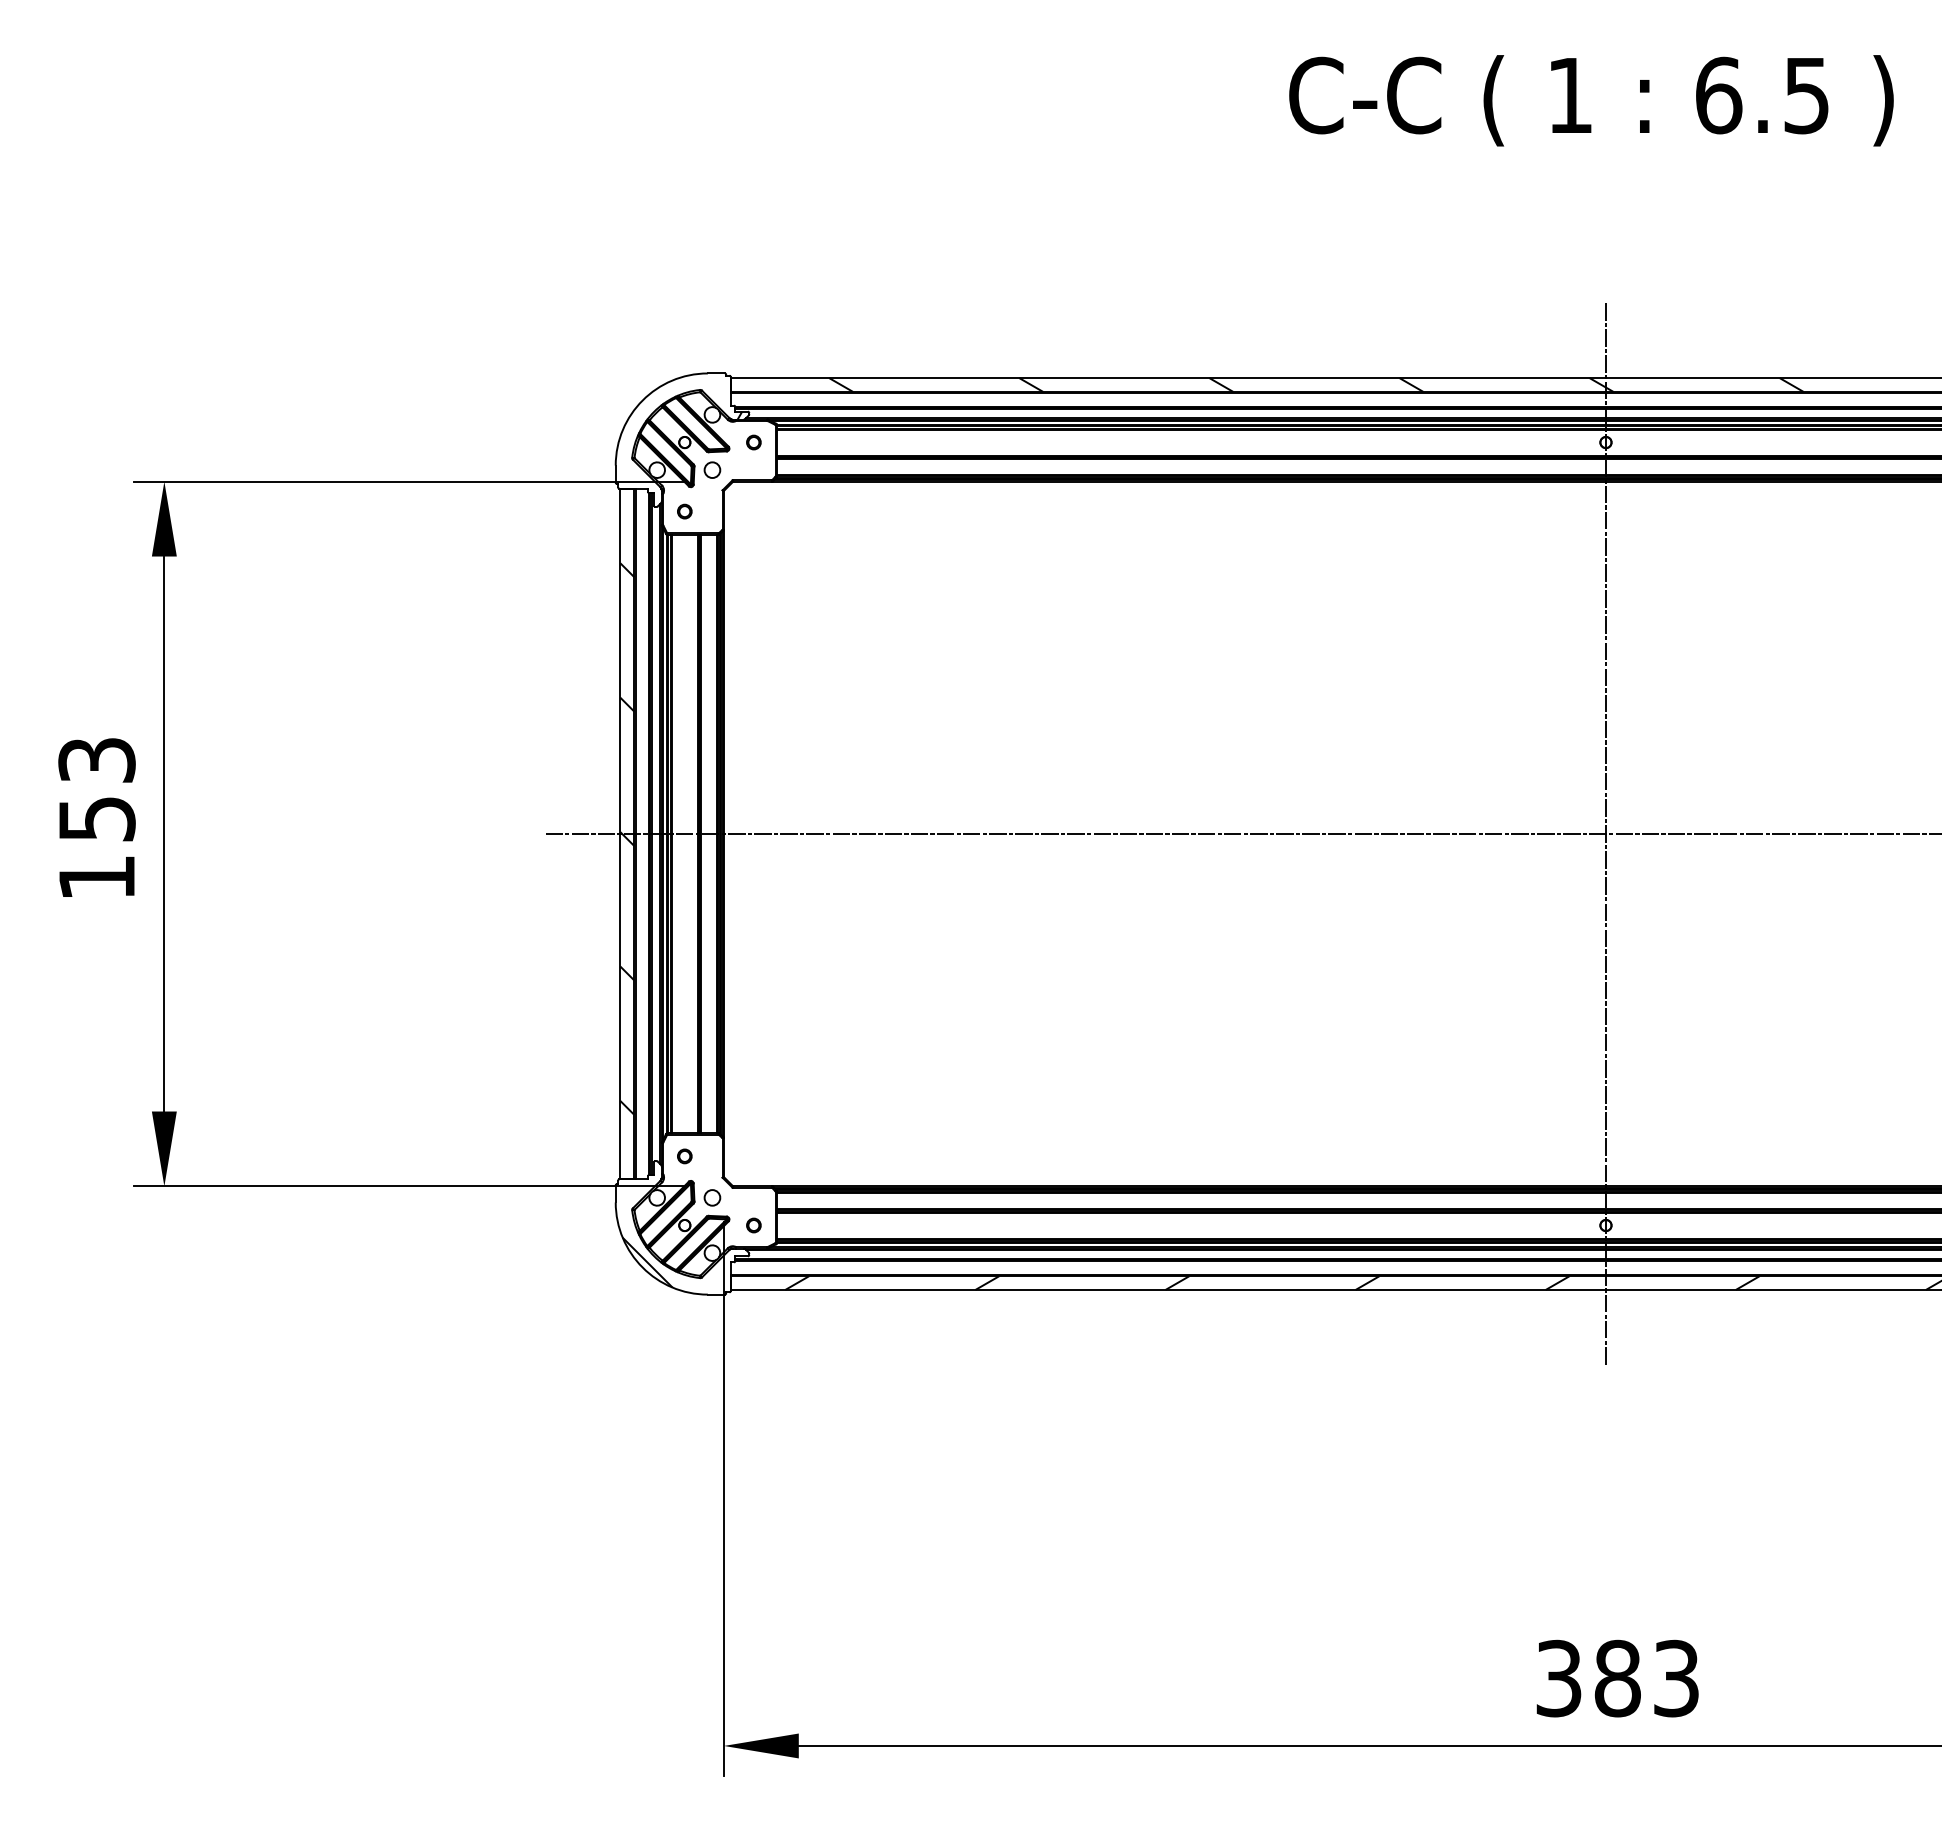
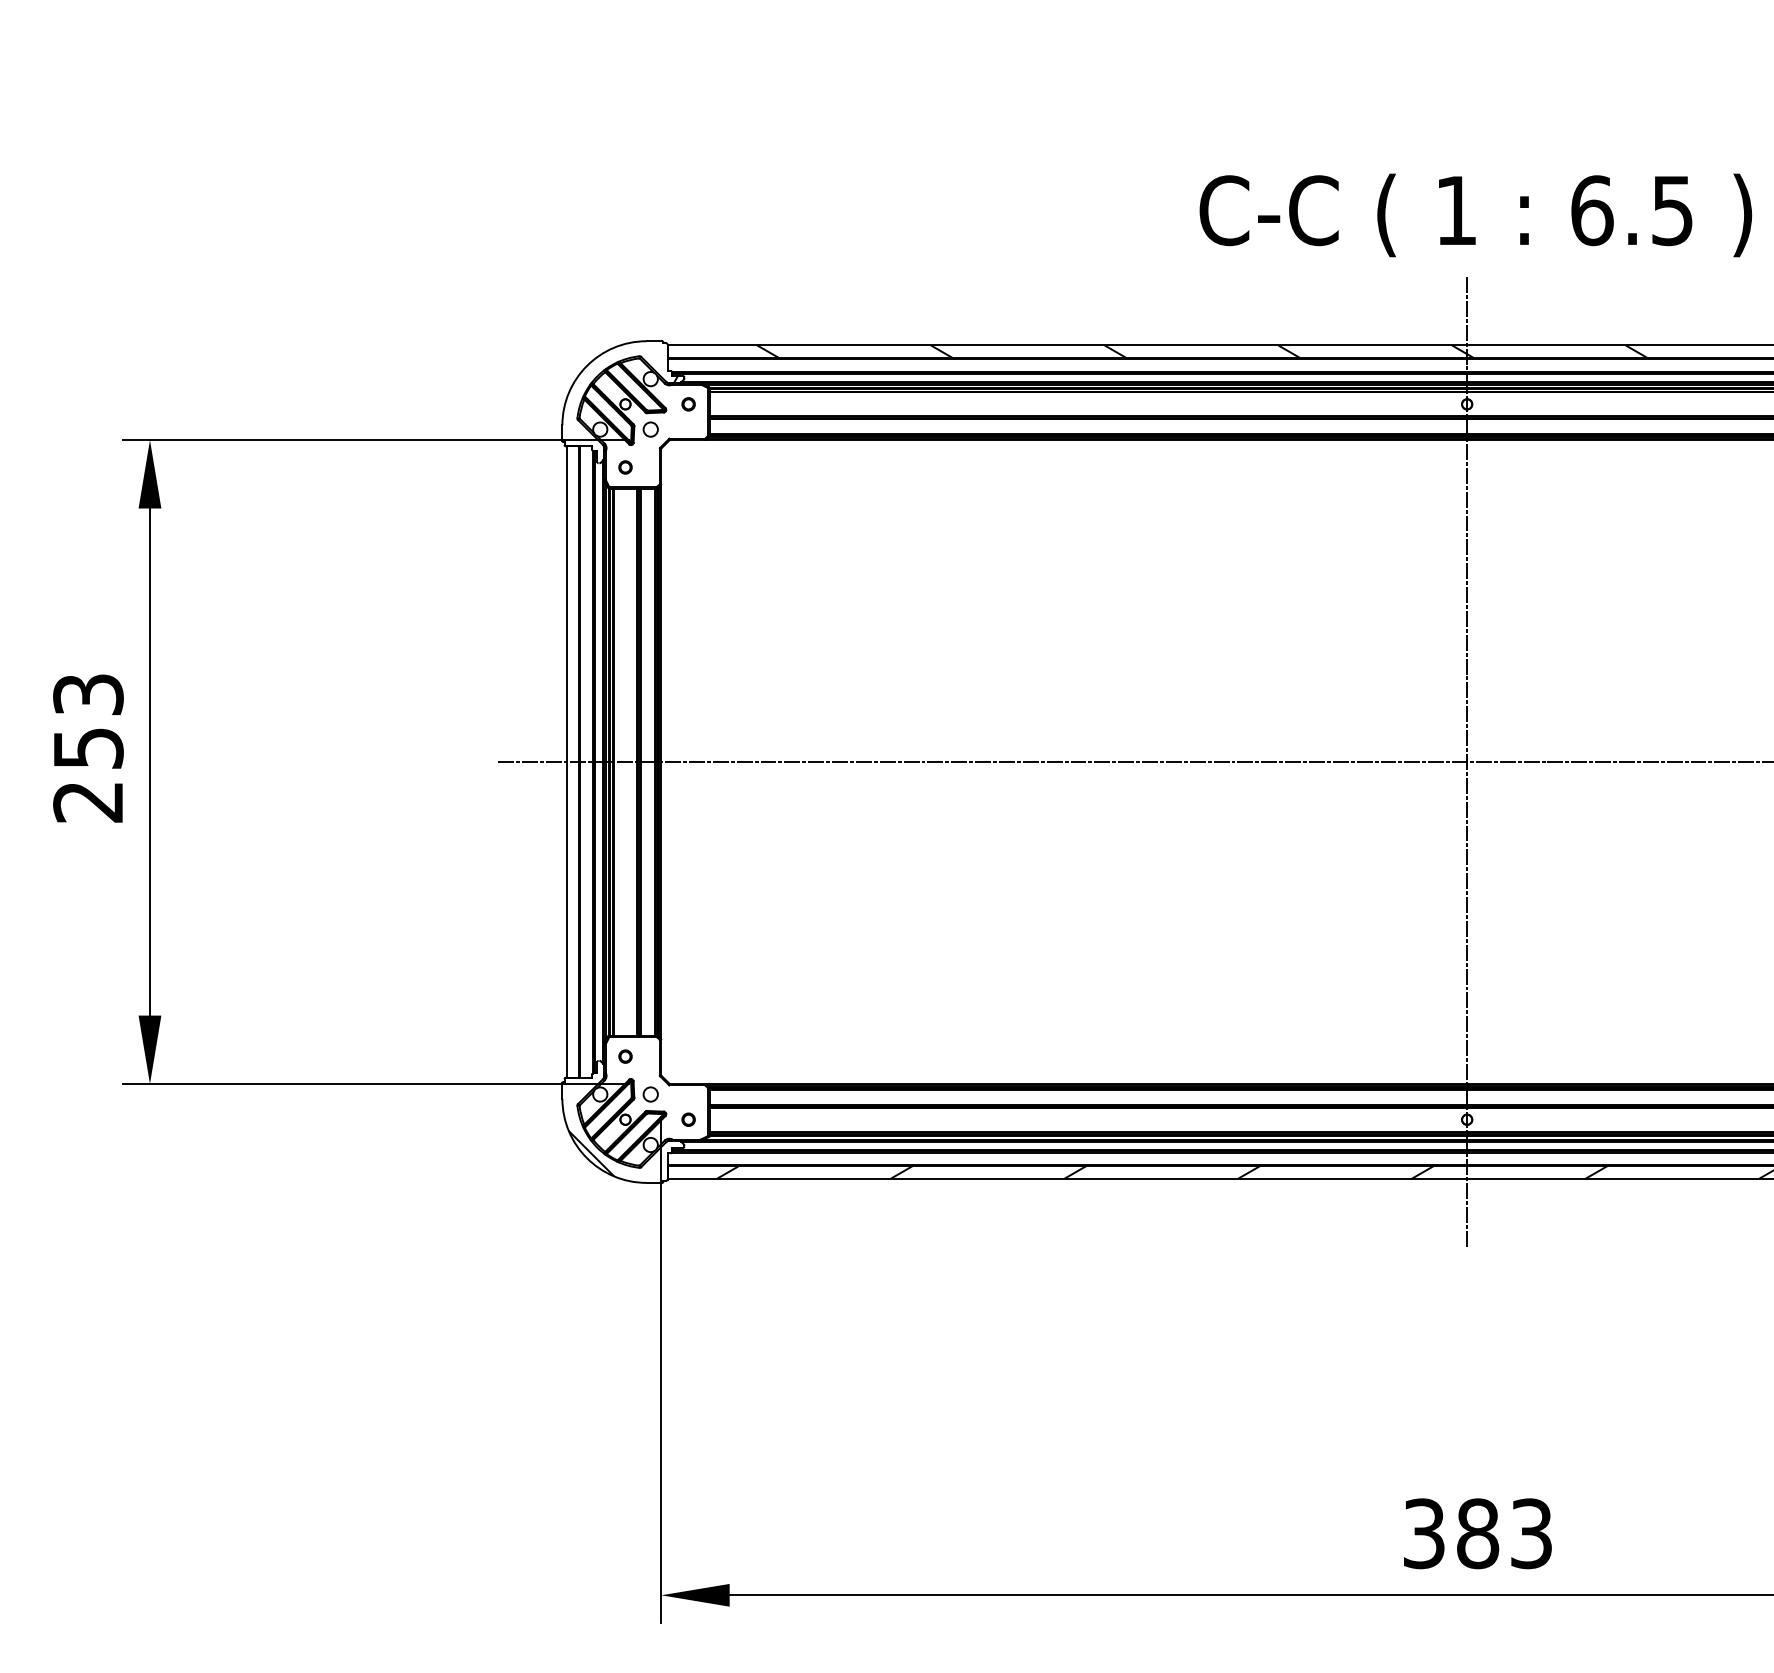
text: (1591, 100) -> (1475, 215), moved
hatch: (627, 838) -> (573, 766), removed
text: (96, 878) -> (87, 802), 153 -> 253

